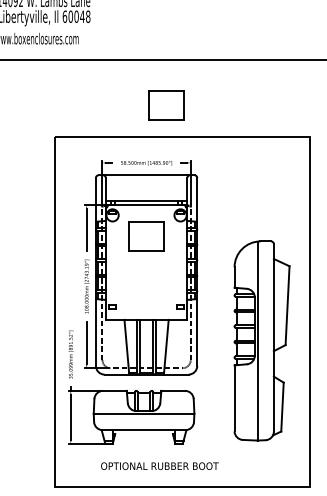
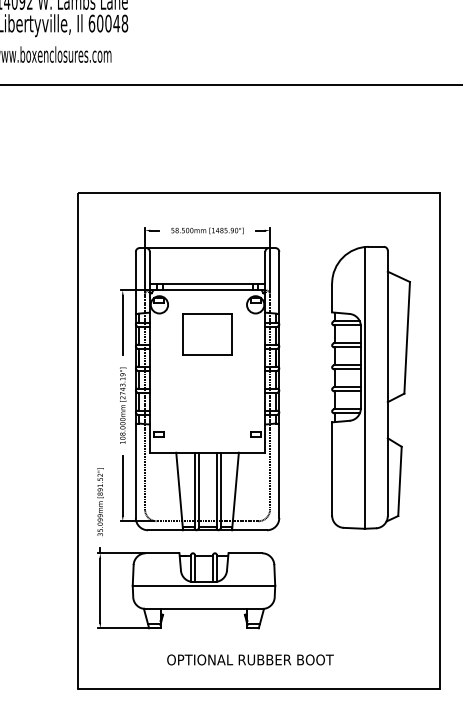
part: (166, 105) -> (235, 149), removed
part: (261, 340) -> (370, 387), moved
text: (159, 465) -> (249, 658), moved

